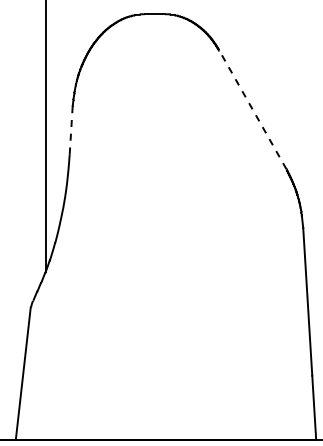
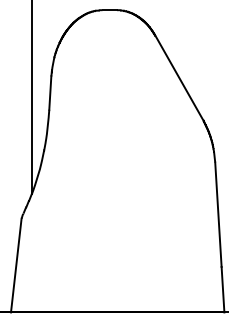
line: (252, 110) -> (179, 78), dashed -> solid
line: (71, 130) -> (50, 92), dashed -> solid

